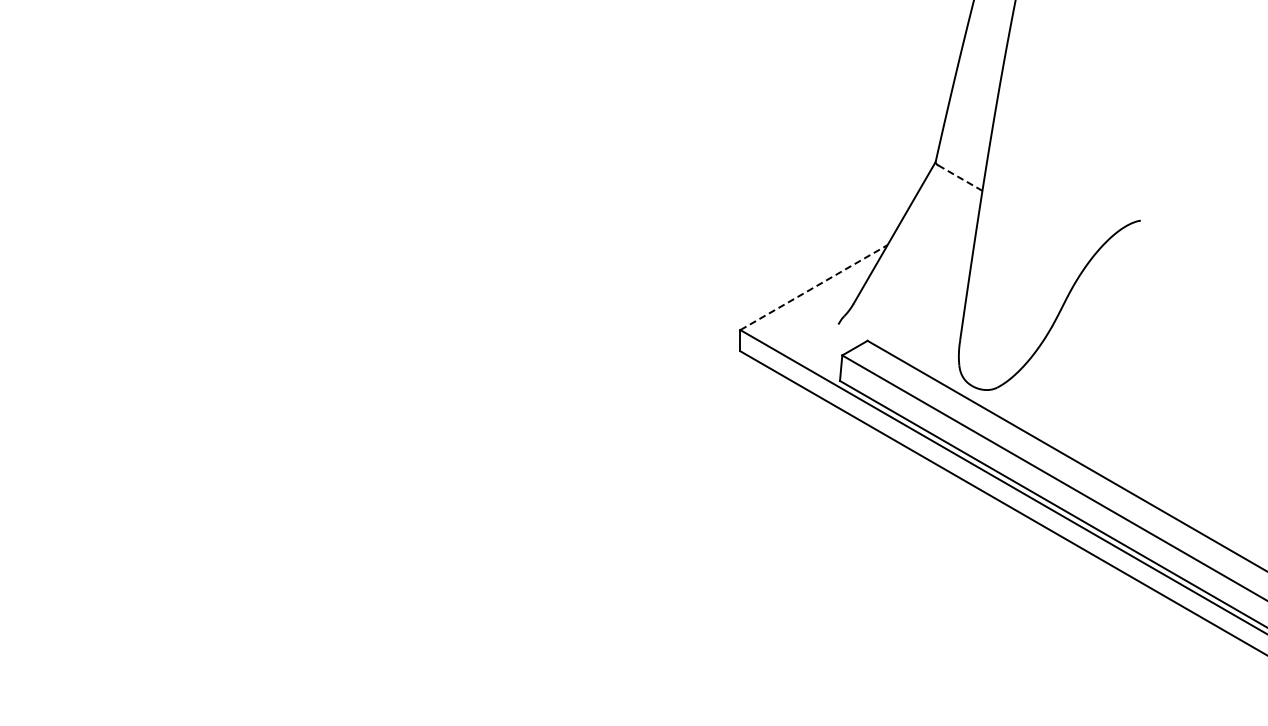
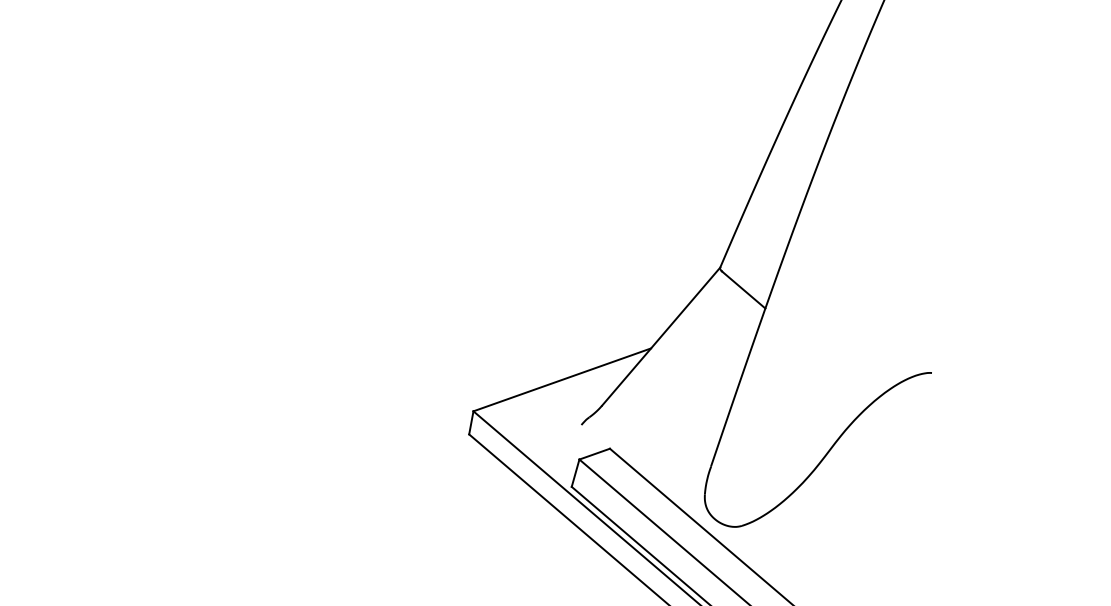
line: (960, 178) -> (743, 290), dashed -> solid
line: (814, 287) -> (562, 379), dashed -> solid

